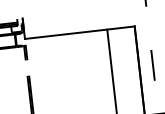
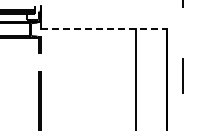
line: (80, 32) -> (104, 29), solid -> dashed

